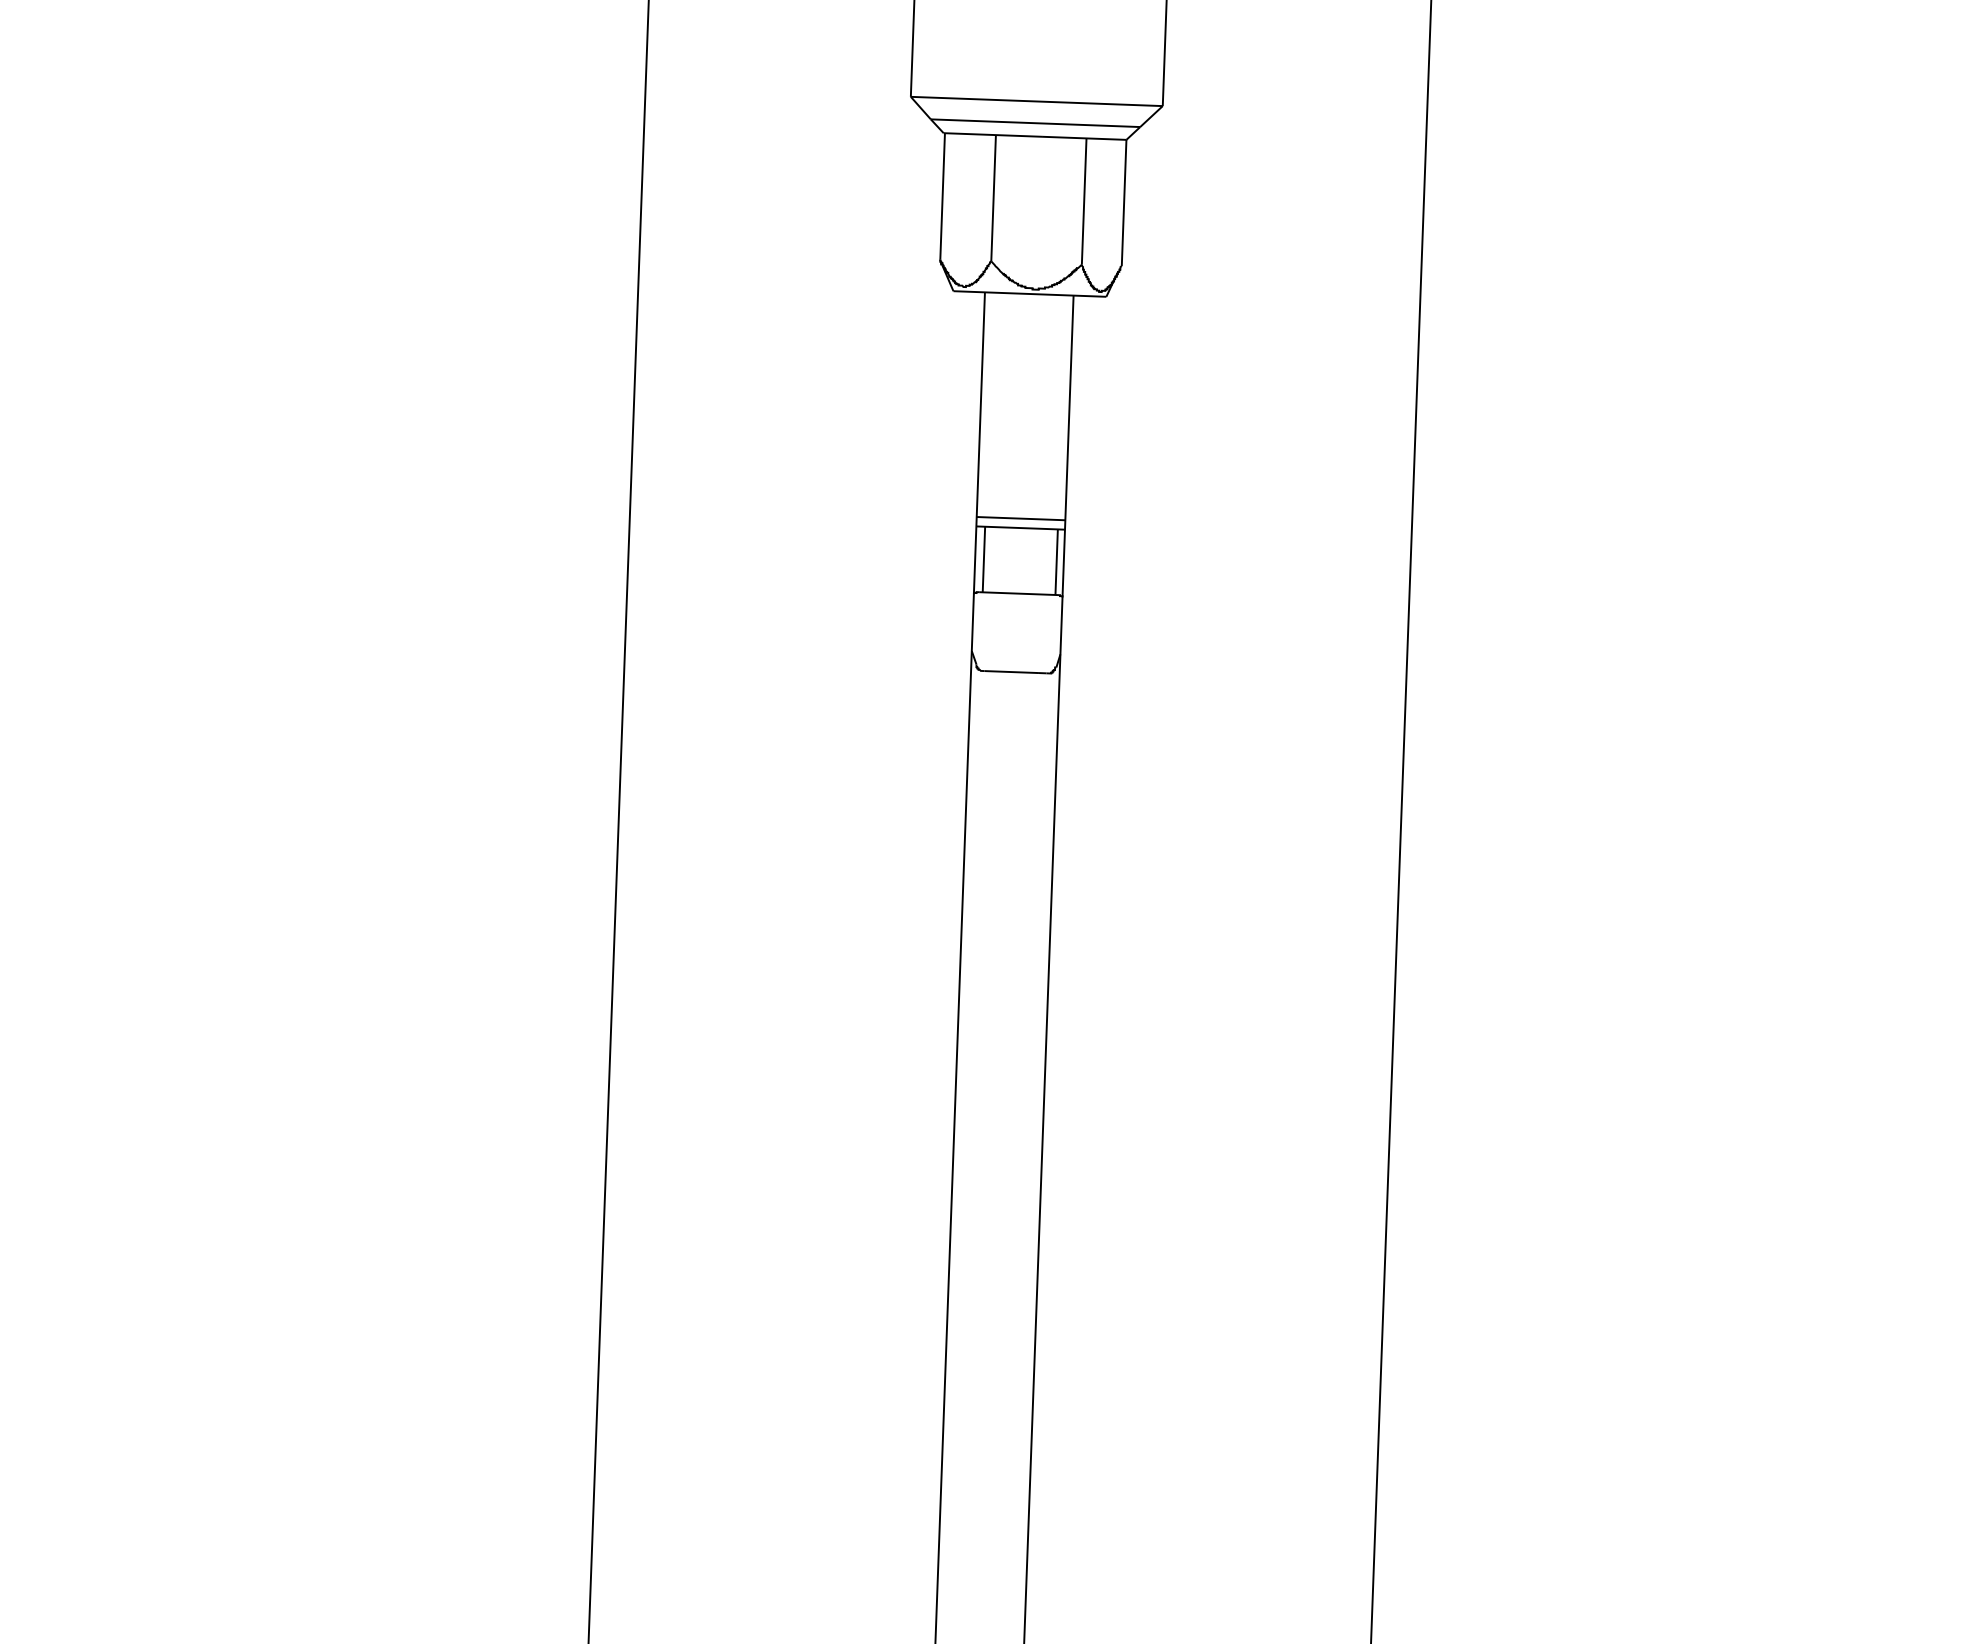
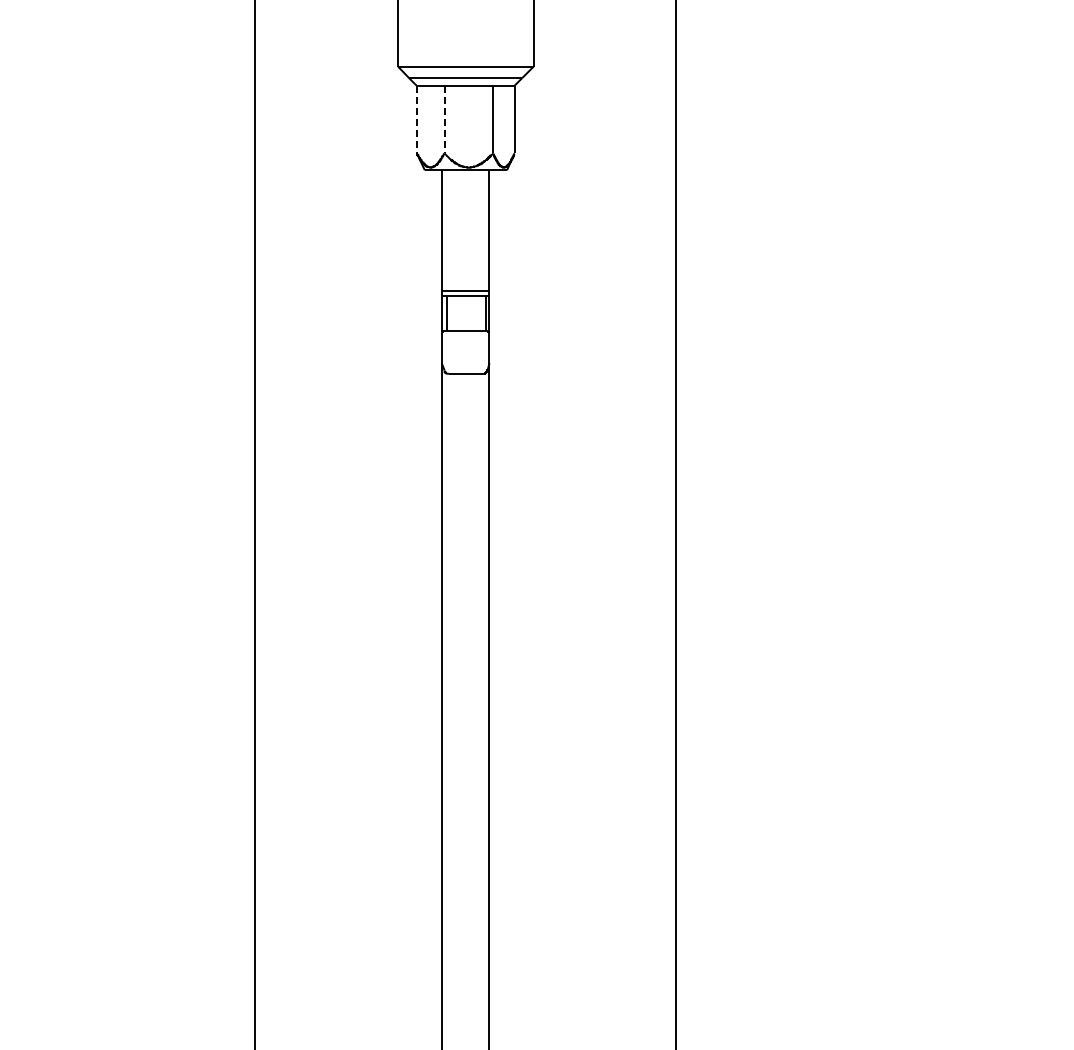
line: (943, 196) -> (417, 119), solid -> dashed
line: (993, 198) -> (444, 119), solid -> dashed

